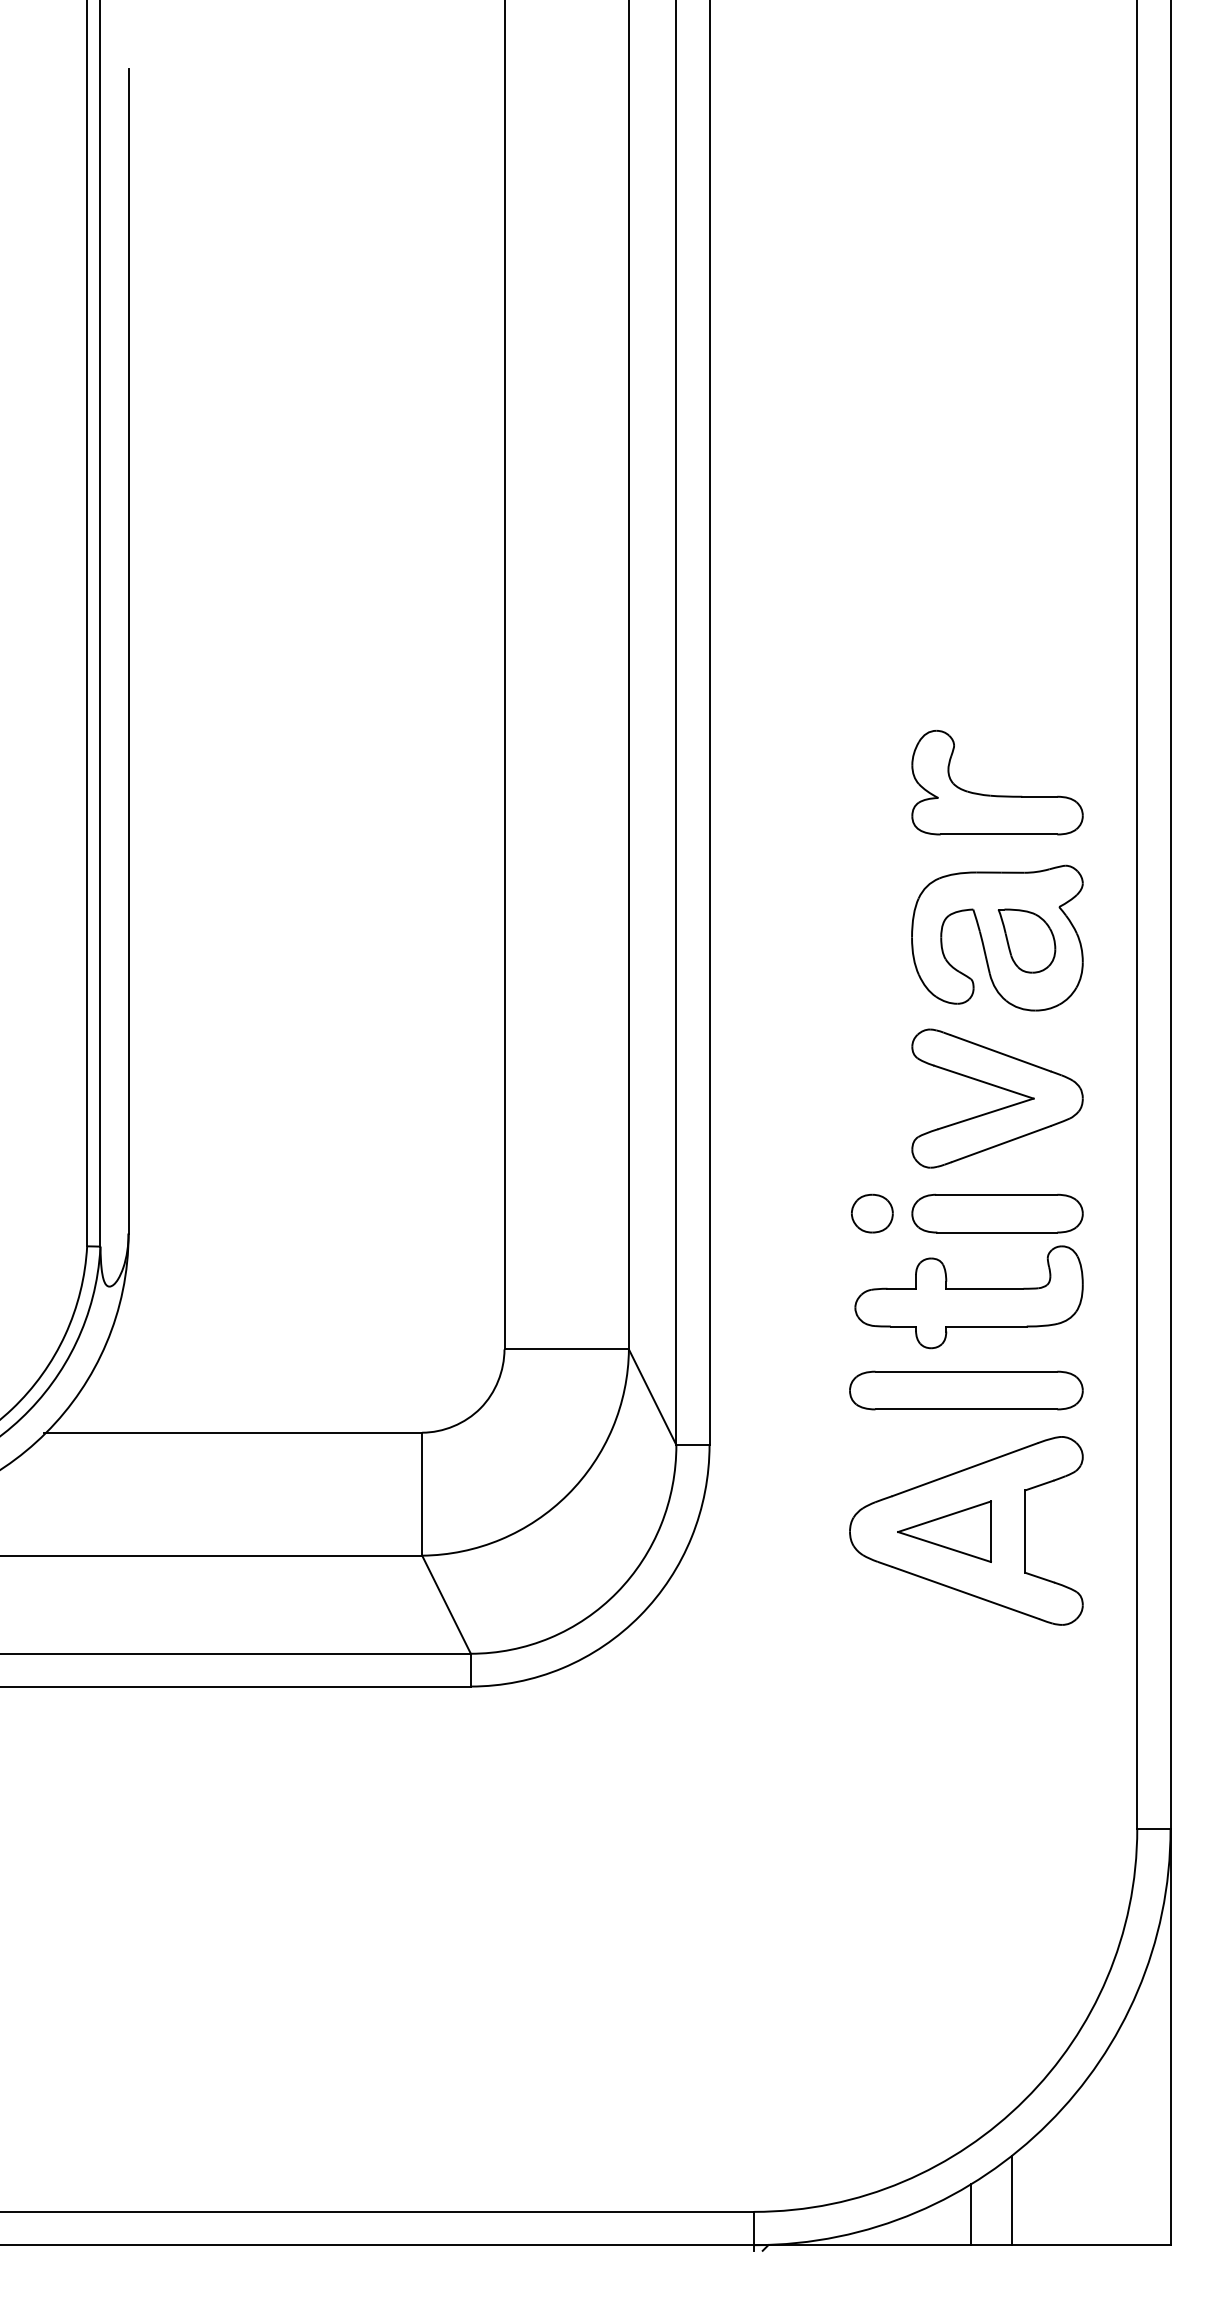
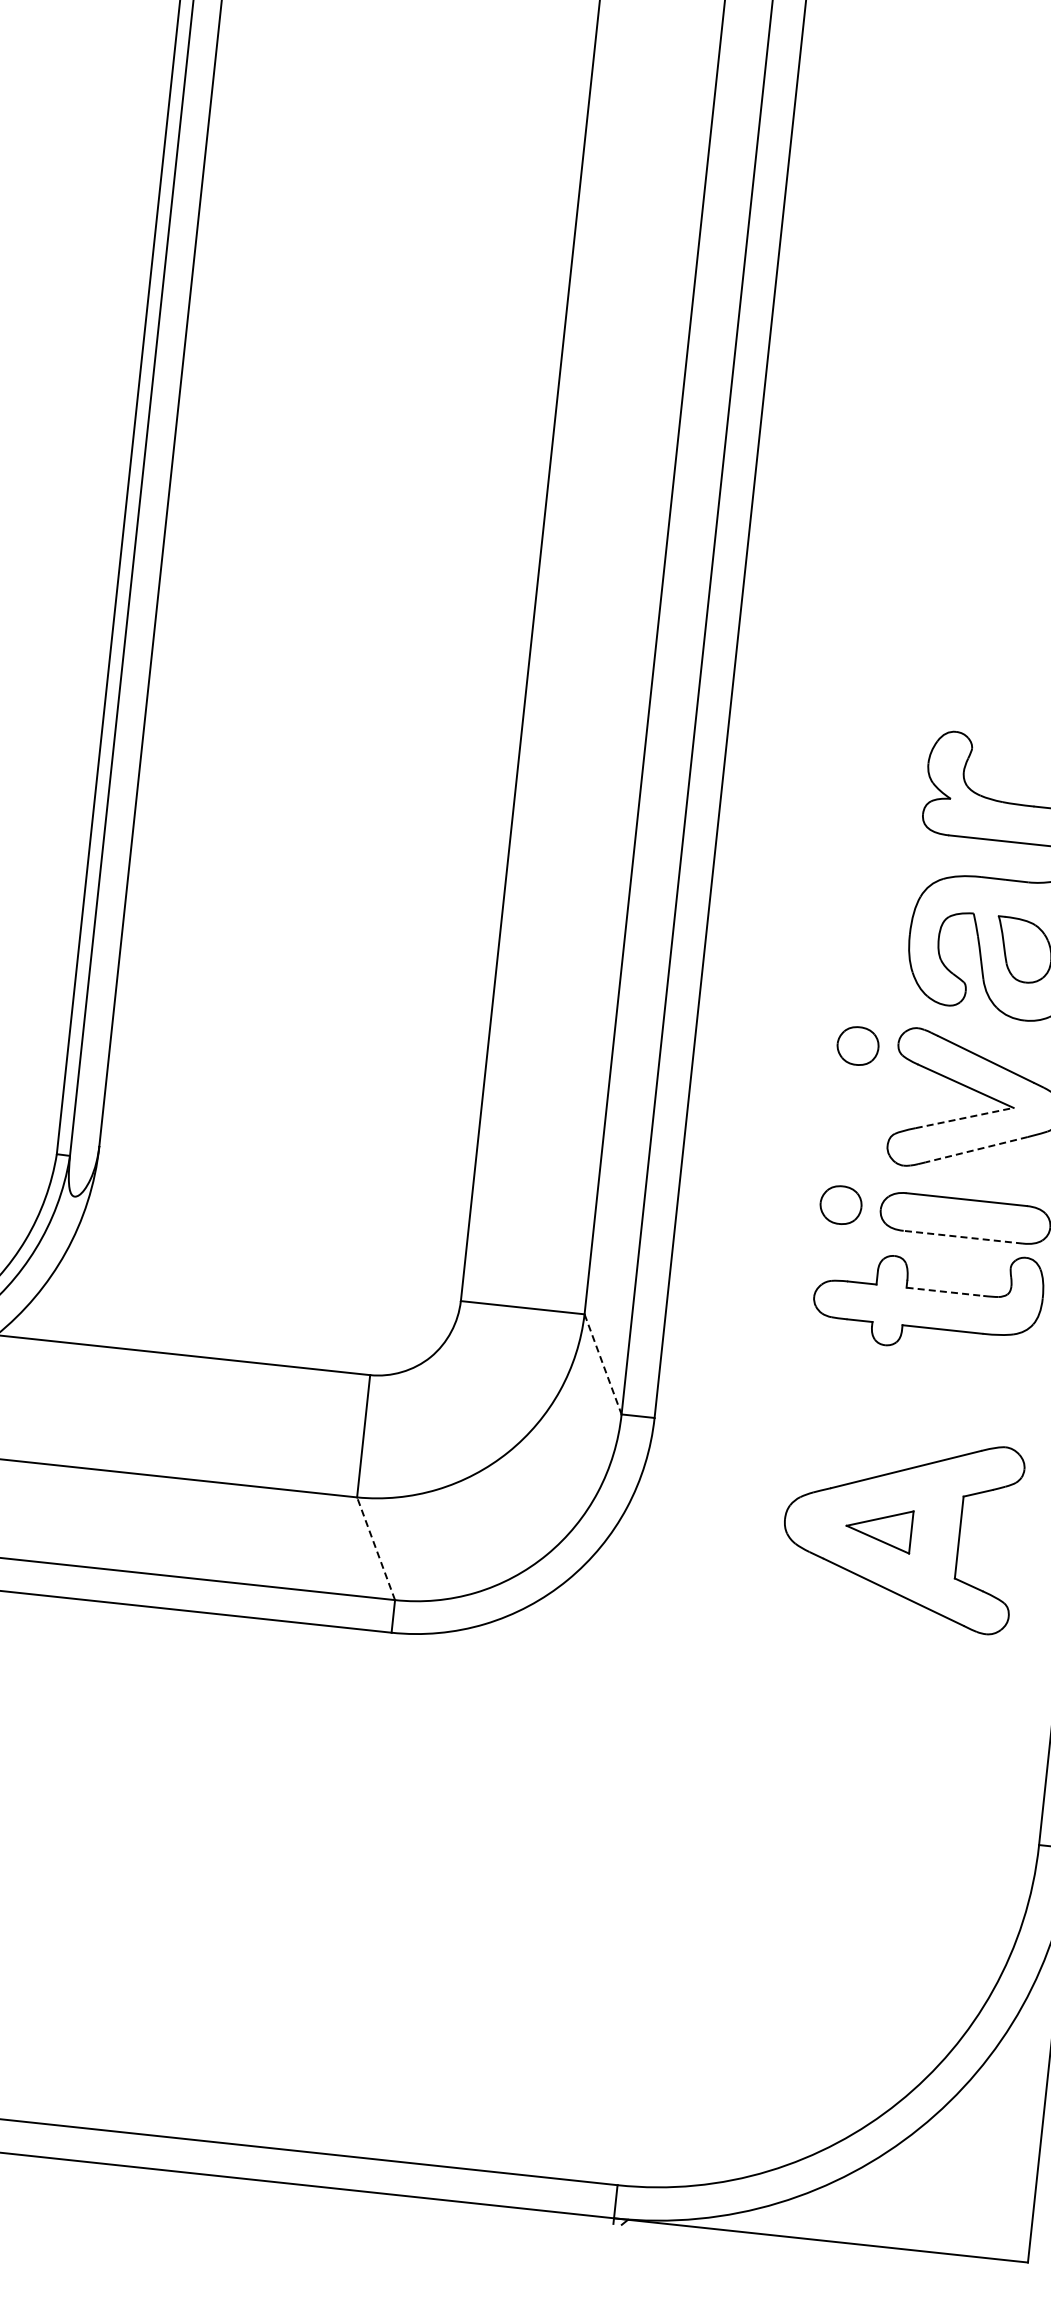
part: (872, 1053) -> (858, 1045), added
line: (986, 1113) -> (965, 1117), solid -> dashed
line: (1001, 1144) -> (976, 1150), solid -> dashed
line: (997, 1232) -> (963, 1237), solid -> dashed
line: (984, 1288) -> (944, 1291), solid -> dashed
part: (966, 1390) -> (915, 1391), removed
line: (652, 1397) -> (602, 1364), solid -> dashed
part: (944, 1531) -> (879, 1528), size x0.7
line: (446, 1604) -> (376, 1548), solid -> dashed
line: (1012, 2200) -> (875, 2201), removed
line: (970, 2214) -> (832, 2210), removed

